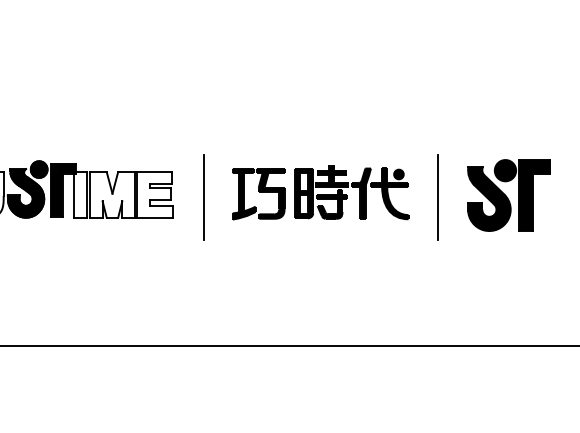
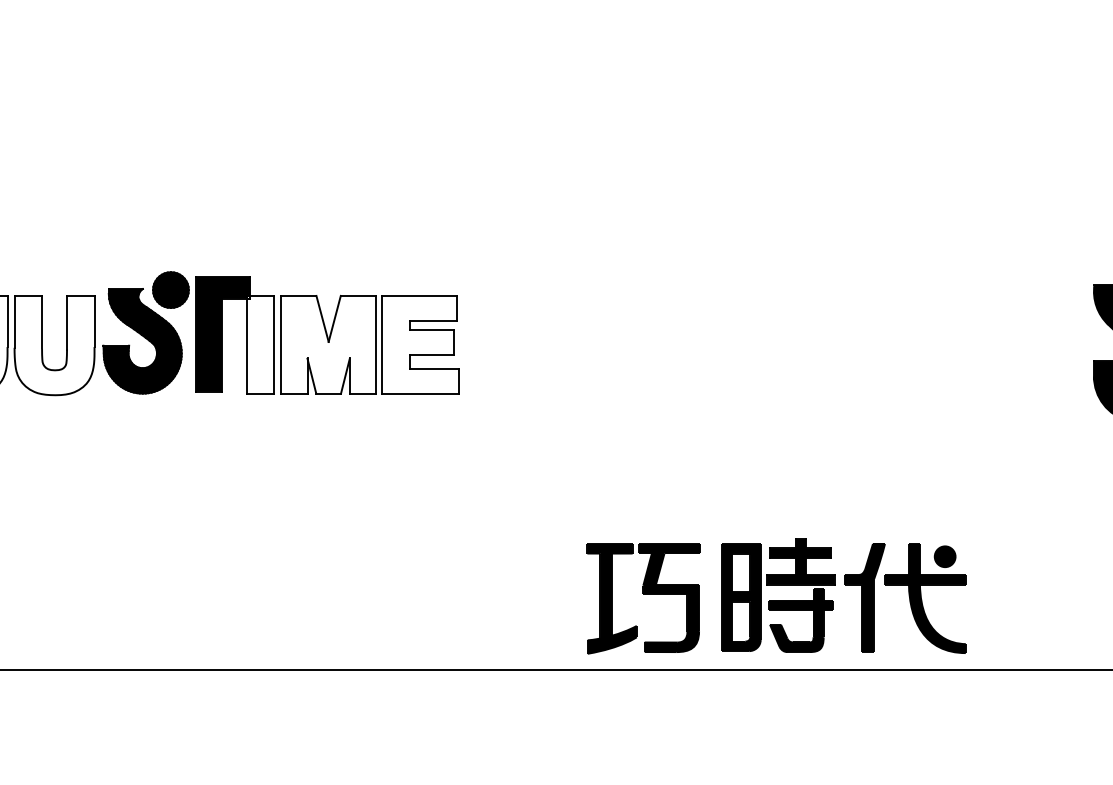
part: (320, 192) -> (776, 595), moved
line: (204, 197) -> (526, 350), removed
line: (438, 197) -> (1030, 350), removed

